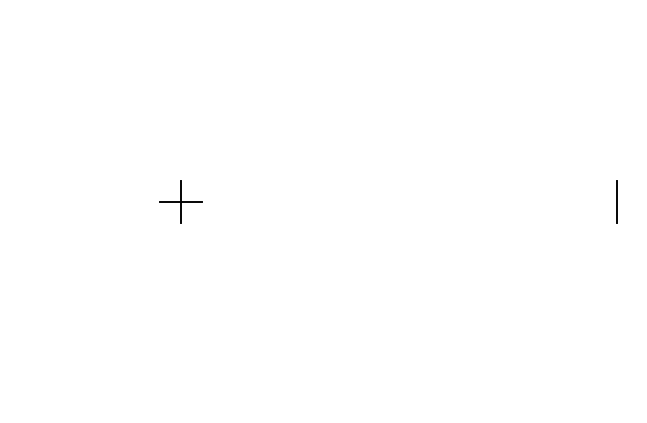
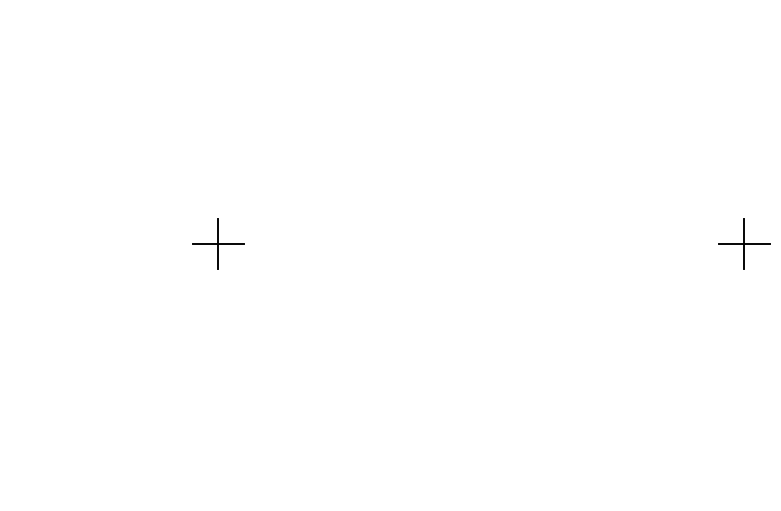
line: (616, 202) -> (744, 244), added

